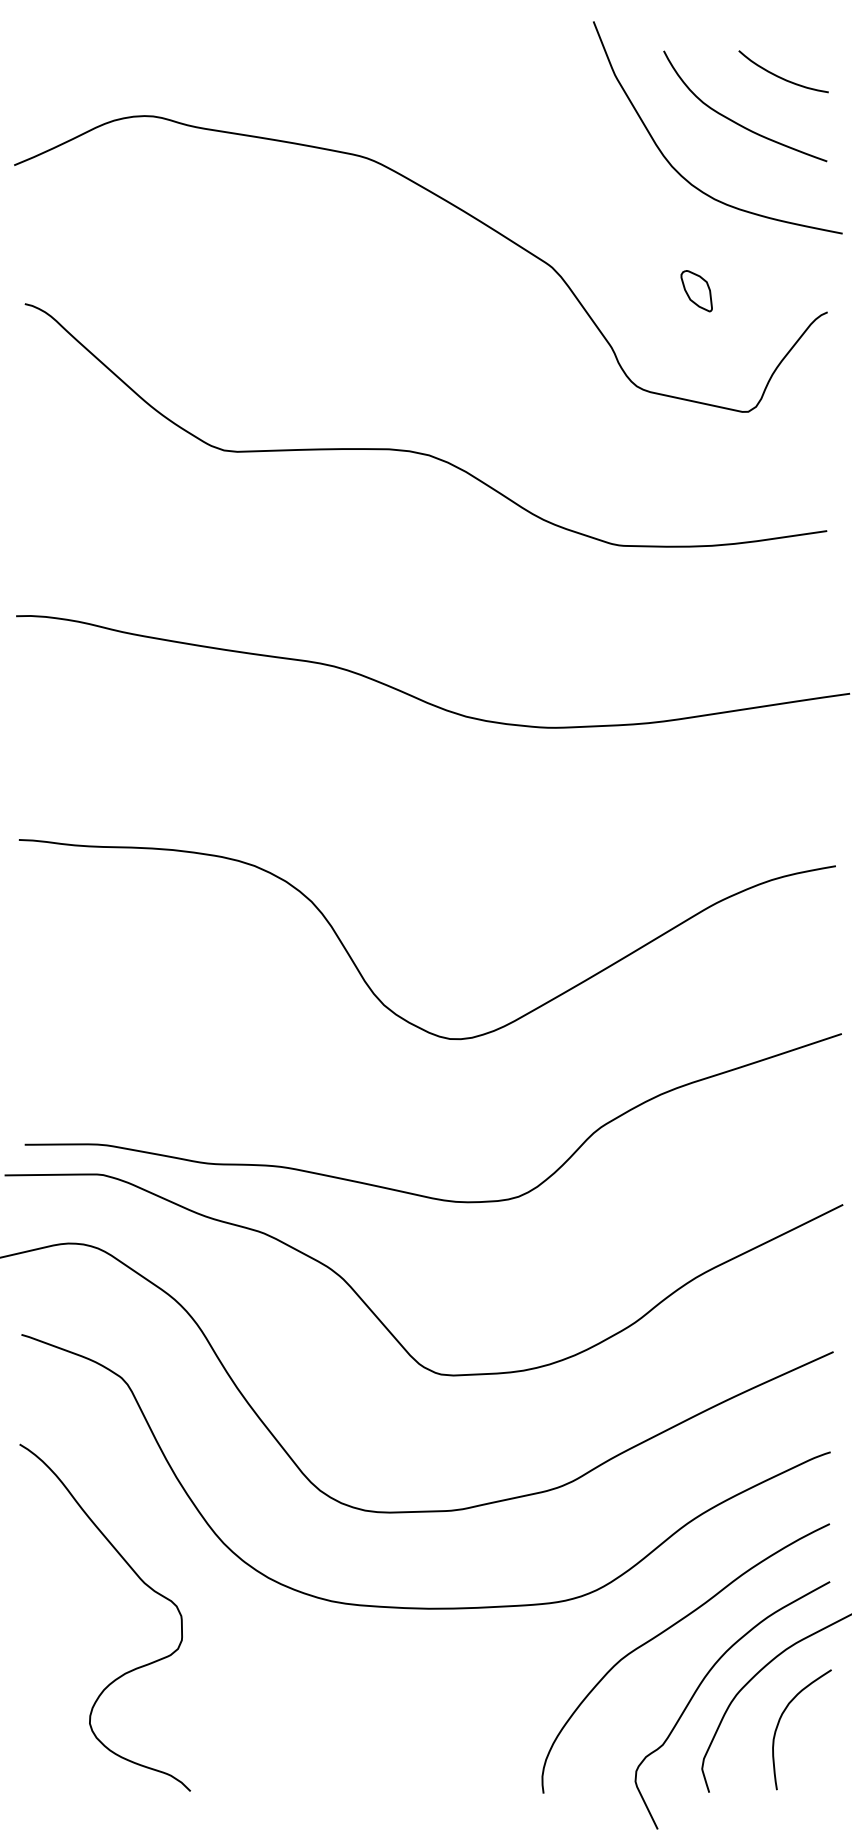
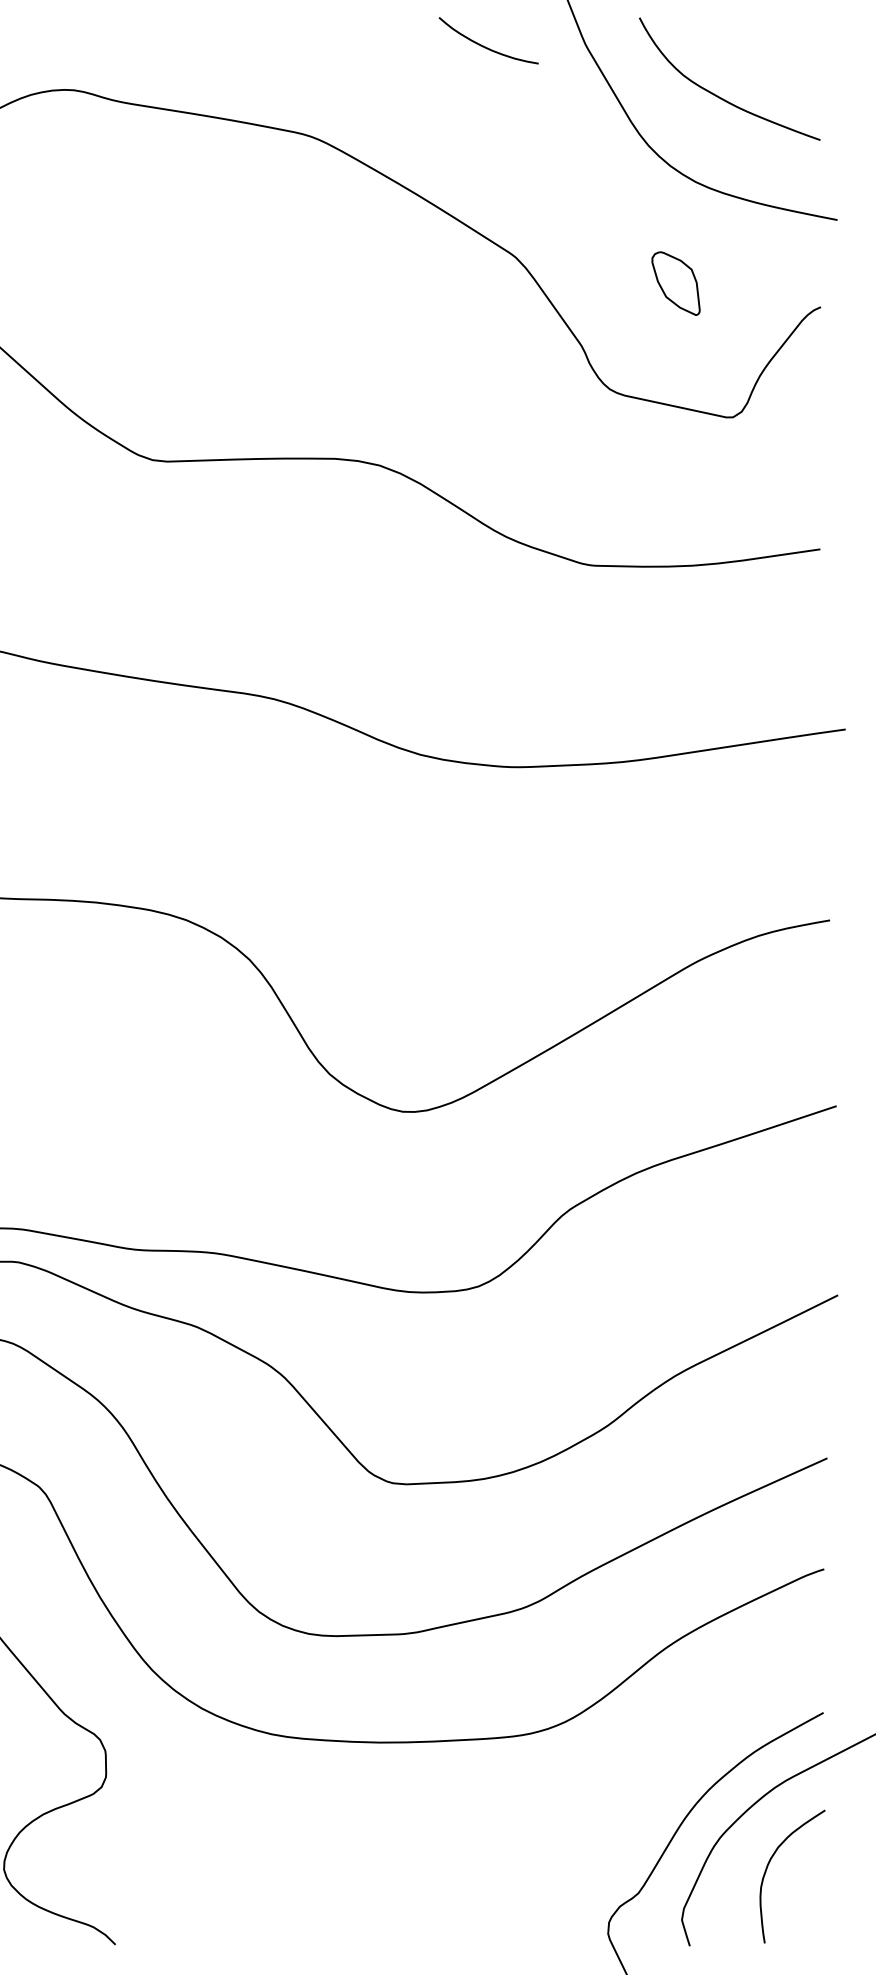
curve: (780, 76) -> (485, 46), moved
part: (696, 291) -> (675, 284), size x1.4
curve: (667, 1630) -> (643, 1766), removed

